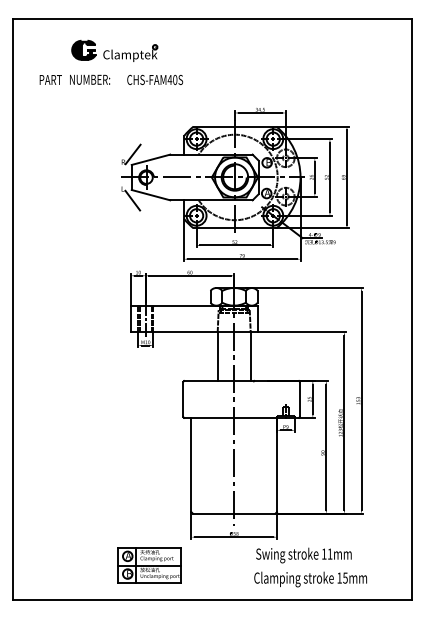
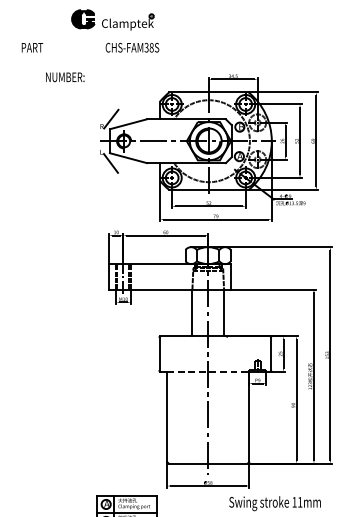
part: (114, 50) -> (112, 19), moved
text: (90, 79) -> (65, 77), moved
text: (172, 79) -> (149, 47), CHS-FAM40S -> CHS-FAM38S
line: (234, 417) -> (208, 371), solid -> dashed

